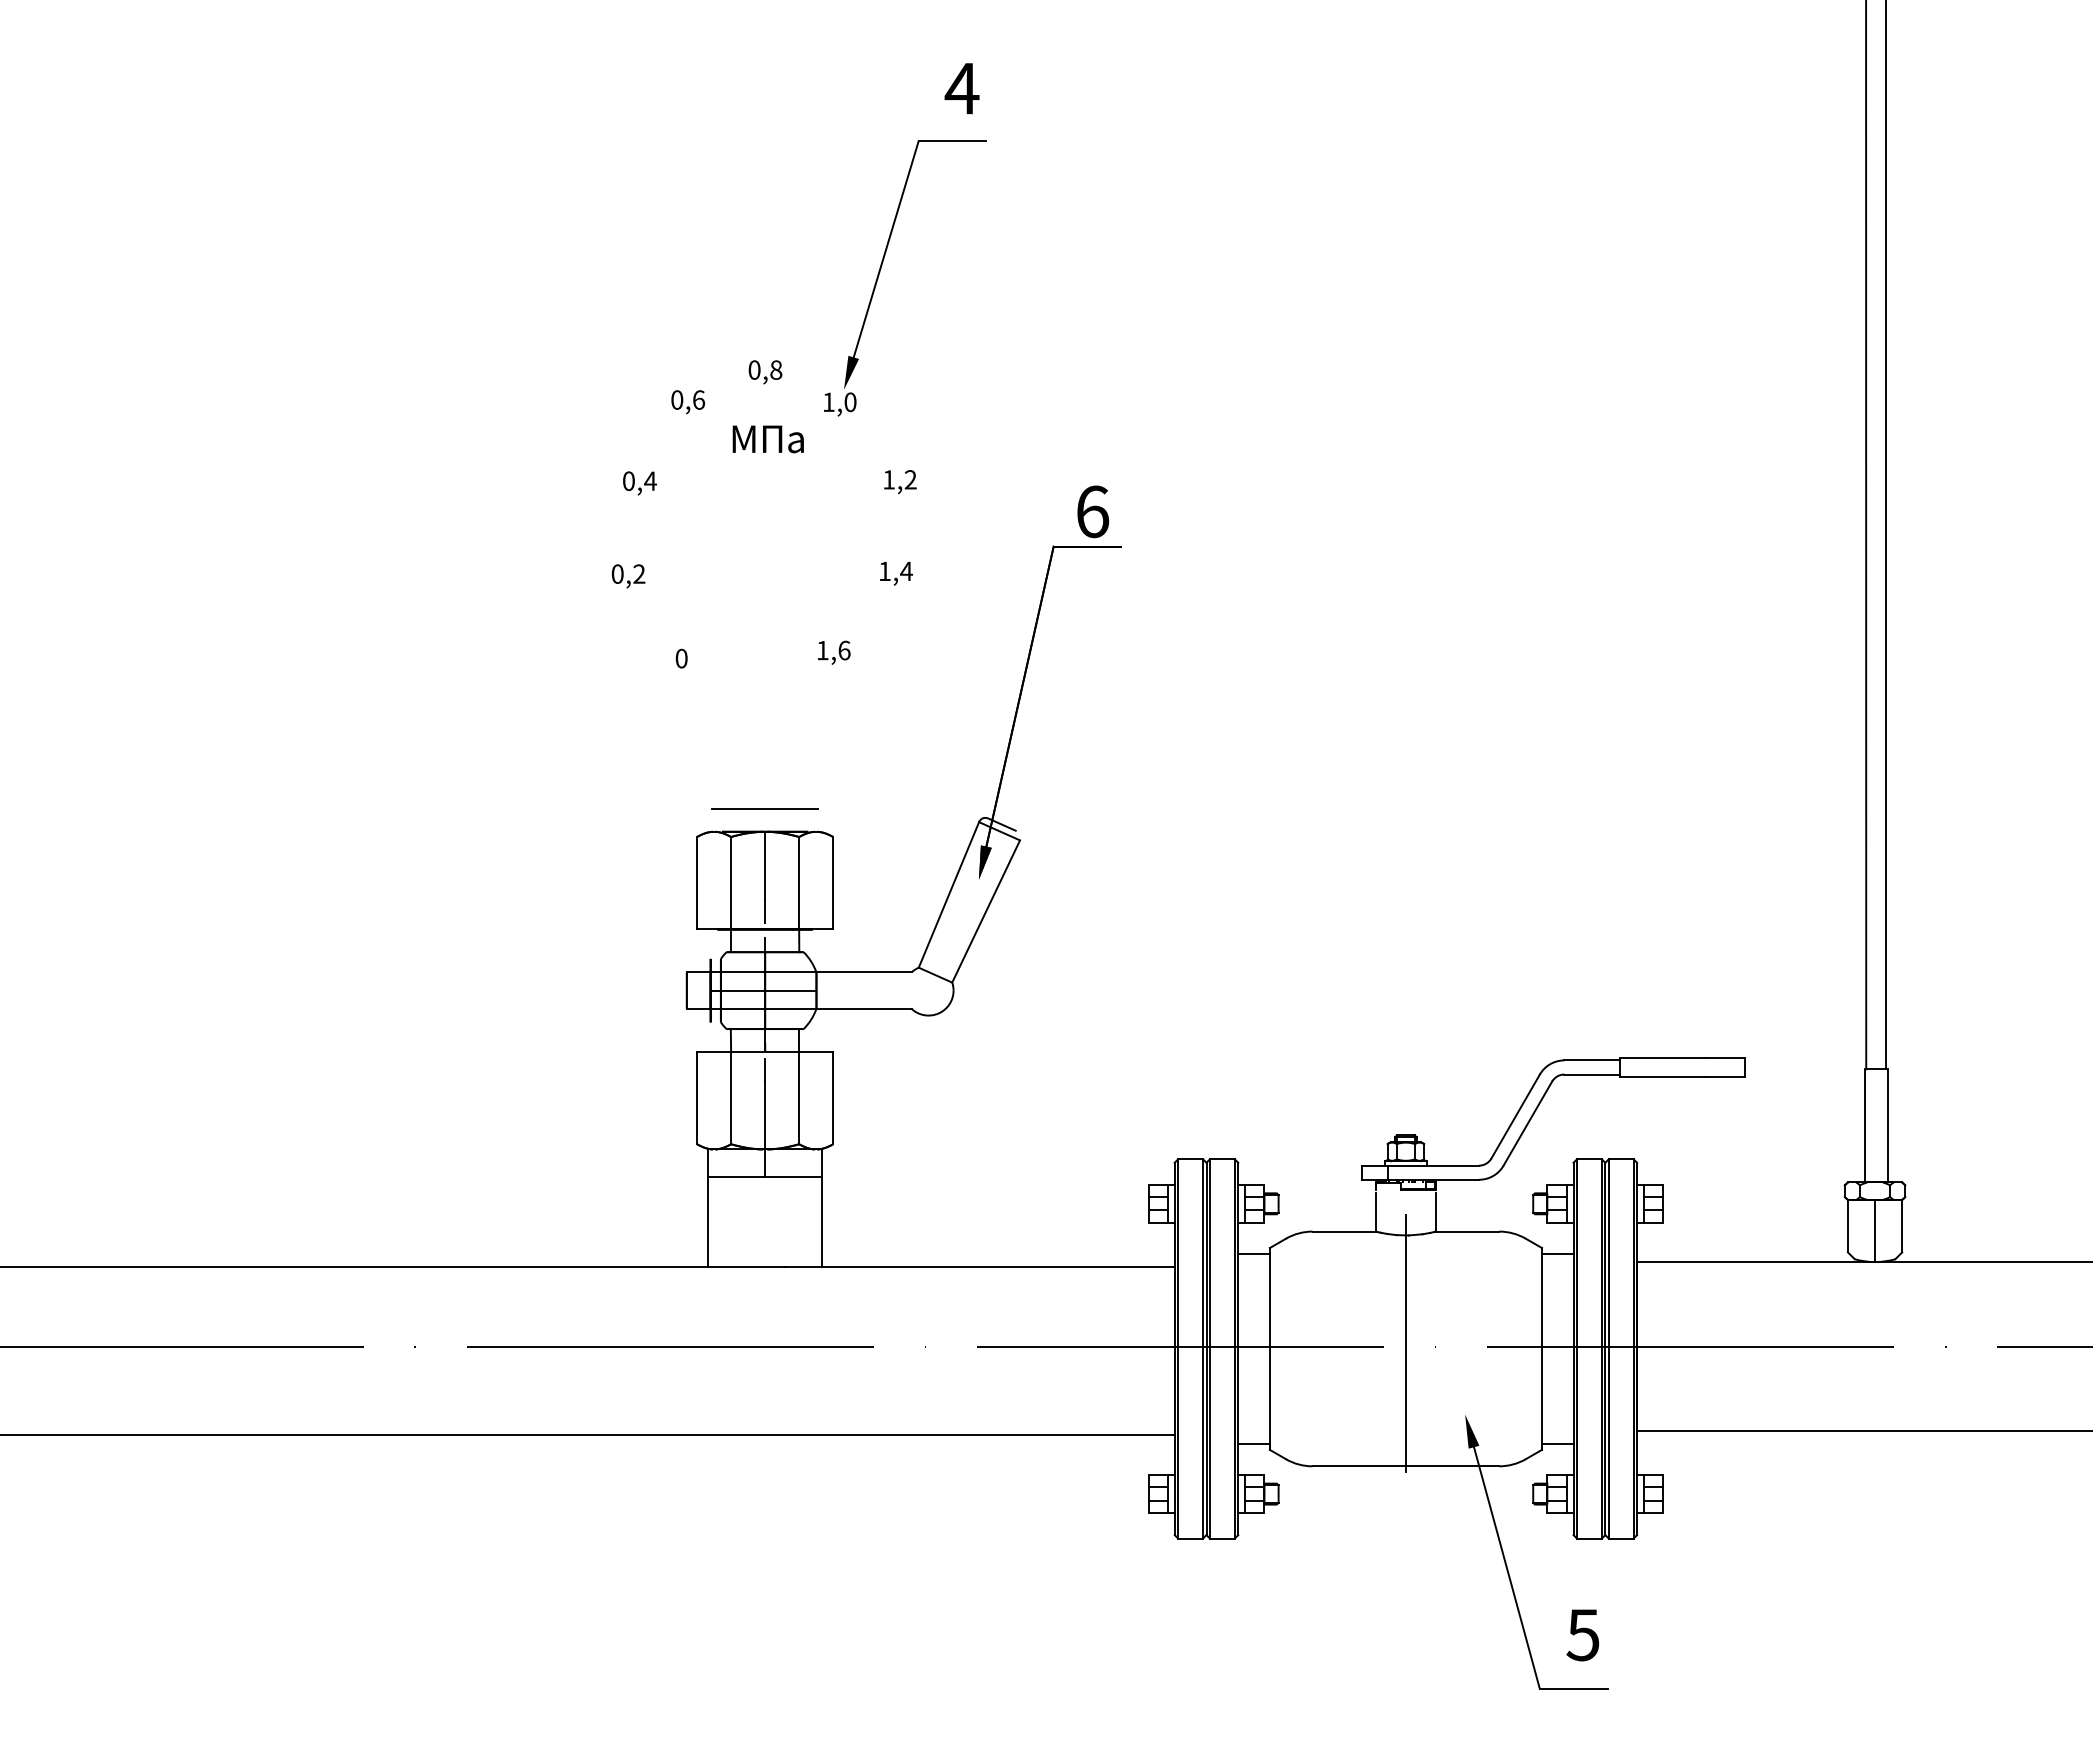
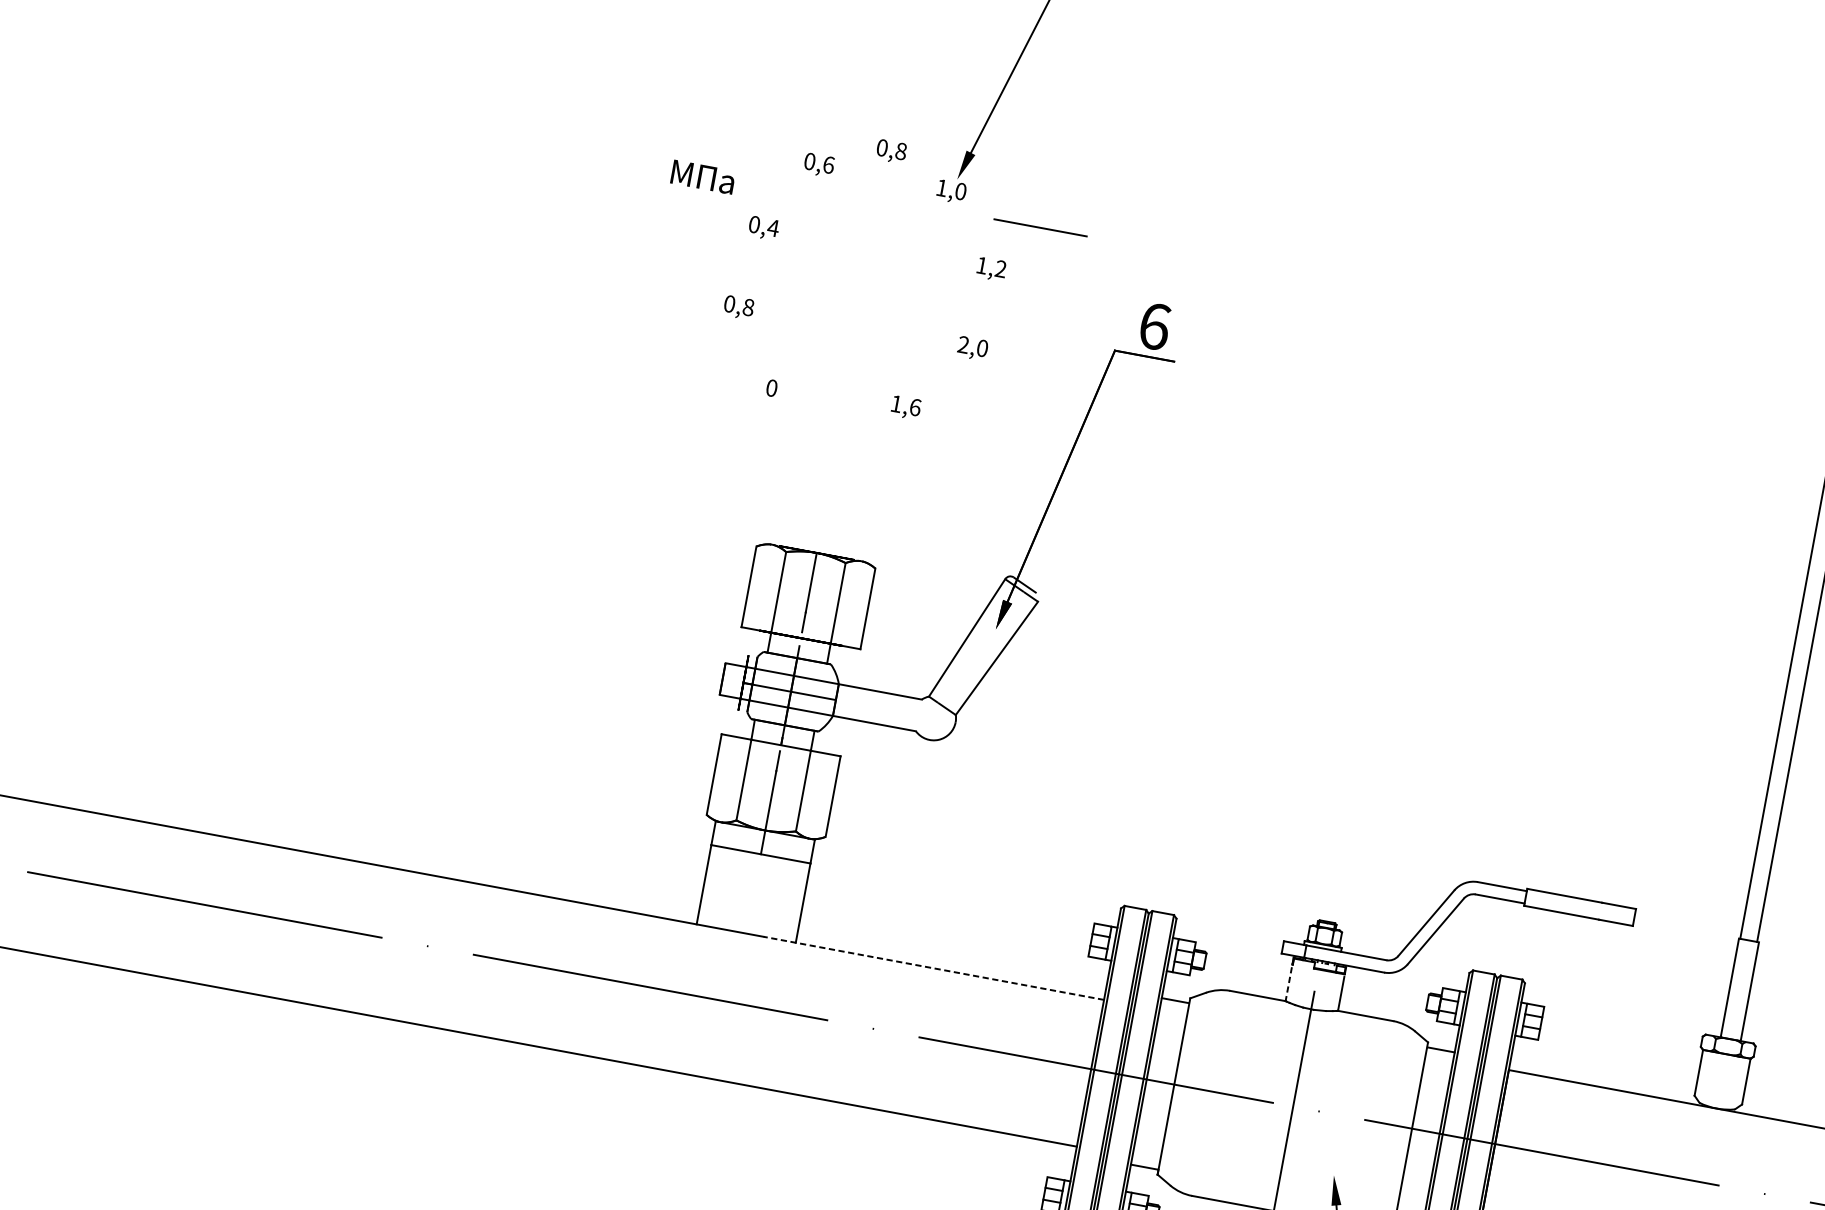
text: (767, 439) -> (702, 177), moved
text: (896, 571) -> (973, 346), 1,4 -> 2,0
text: (639, 573) -> (748, 306), 0,2 -> 0,8
line: (764, 808) -> (1040, 227), moved
line: (1375, 1212) -> (1288, 984), solid -> dashed
line: (1875, 1230) -> (1722, 1081), removed
line: (979, 1267) -> (933, 968), solid -> dashed

